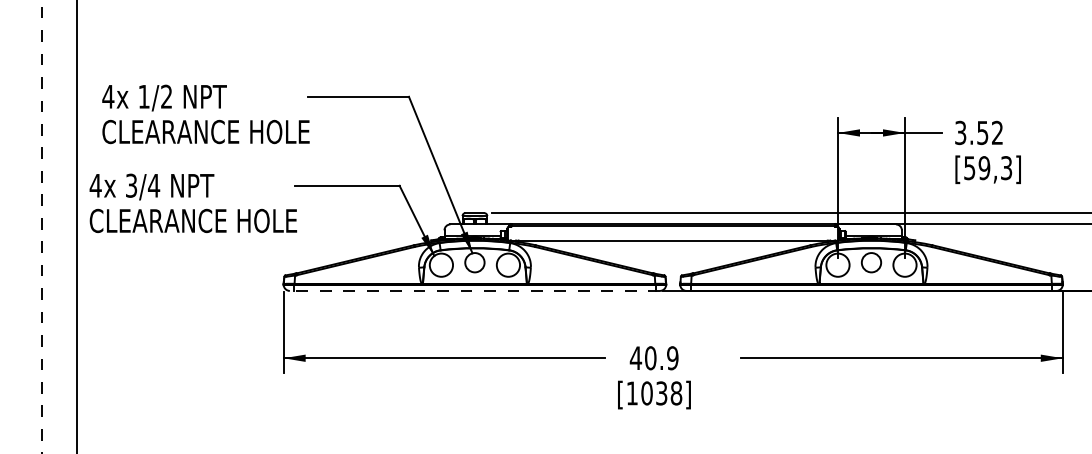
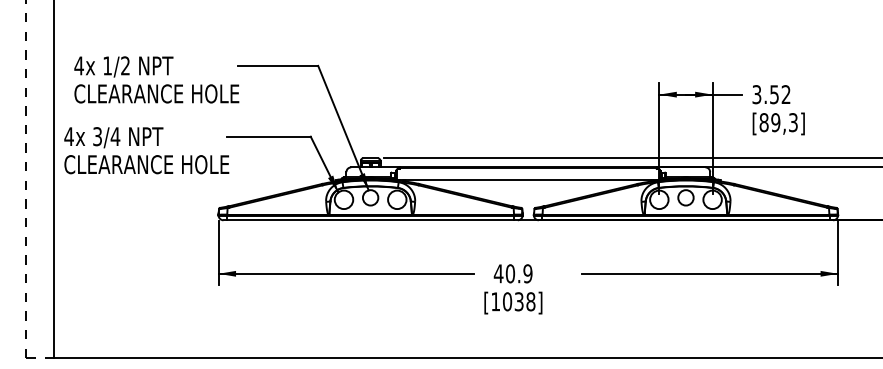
text: (968, 167) -> (763, 122), [59,3] -> [89,3]
line: (474, 291) -> (370, 220), dashed -> solid

